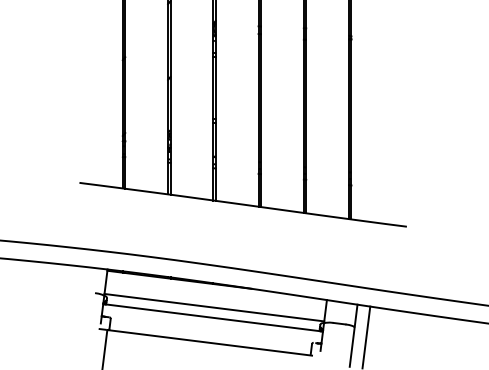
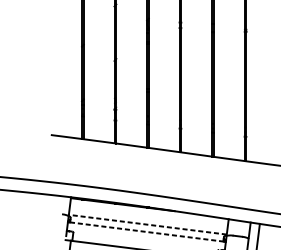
line: (214, 307) -> (147, 224), solid -> dashed
line: (213, 317) -> (147, 231), solid -> dashed

